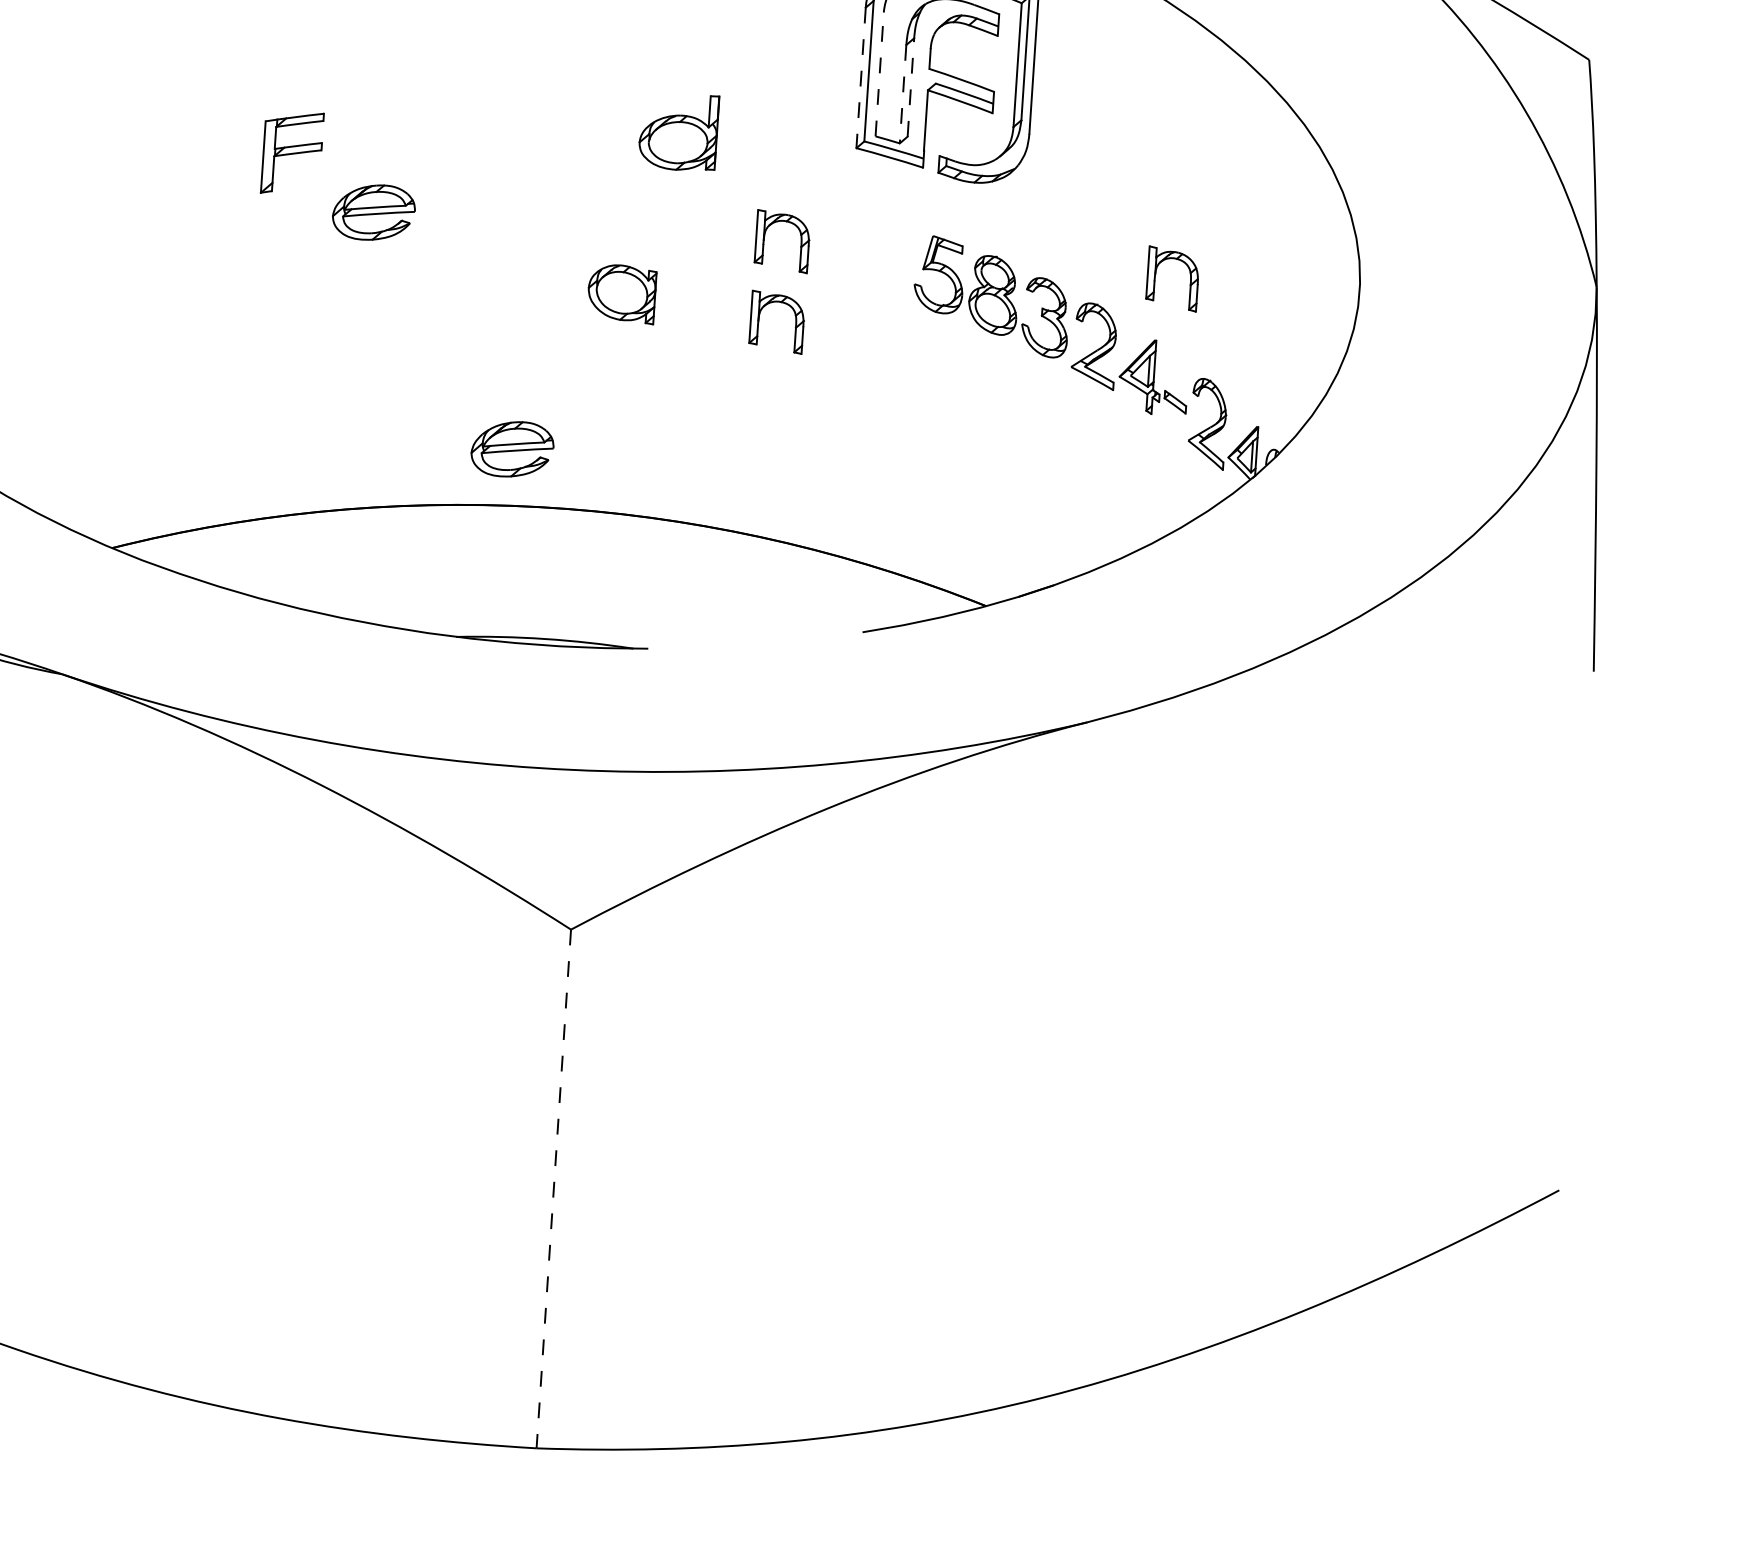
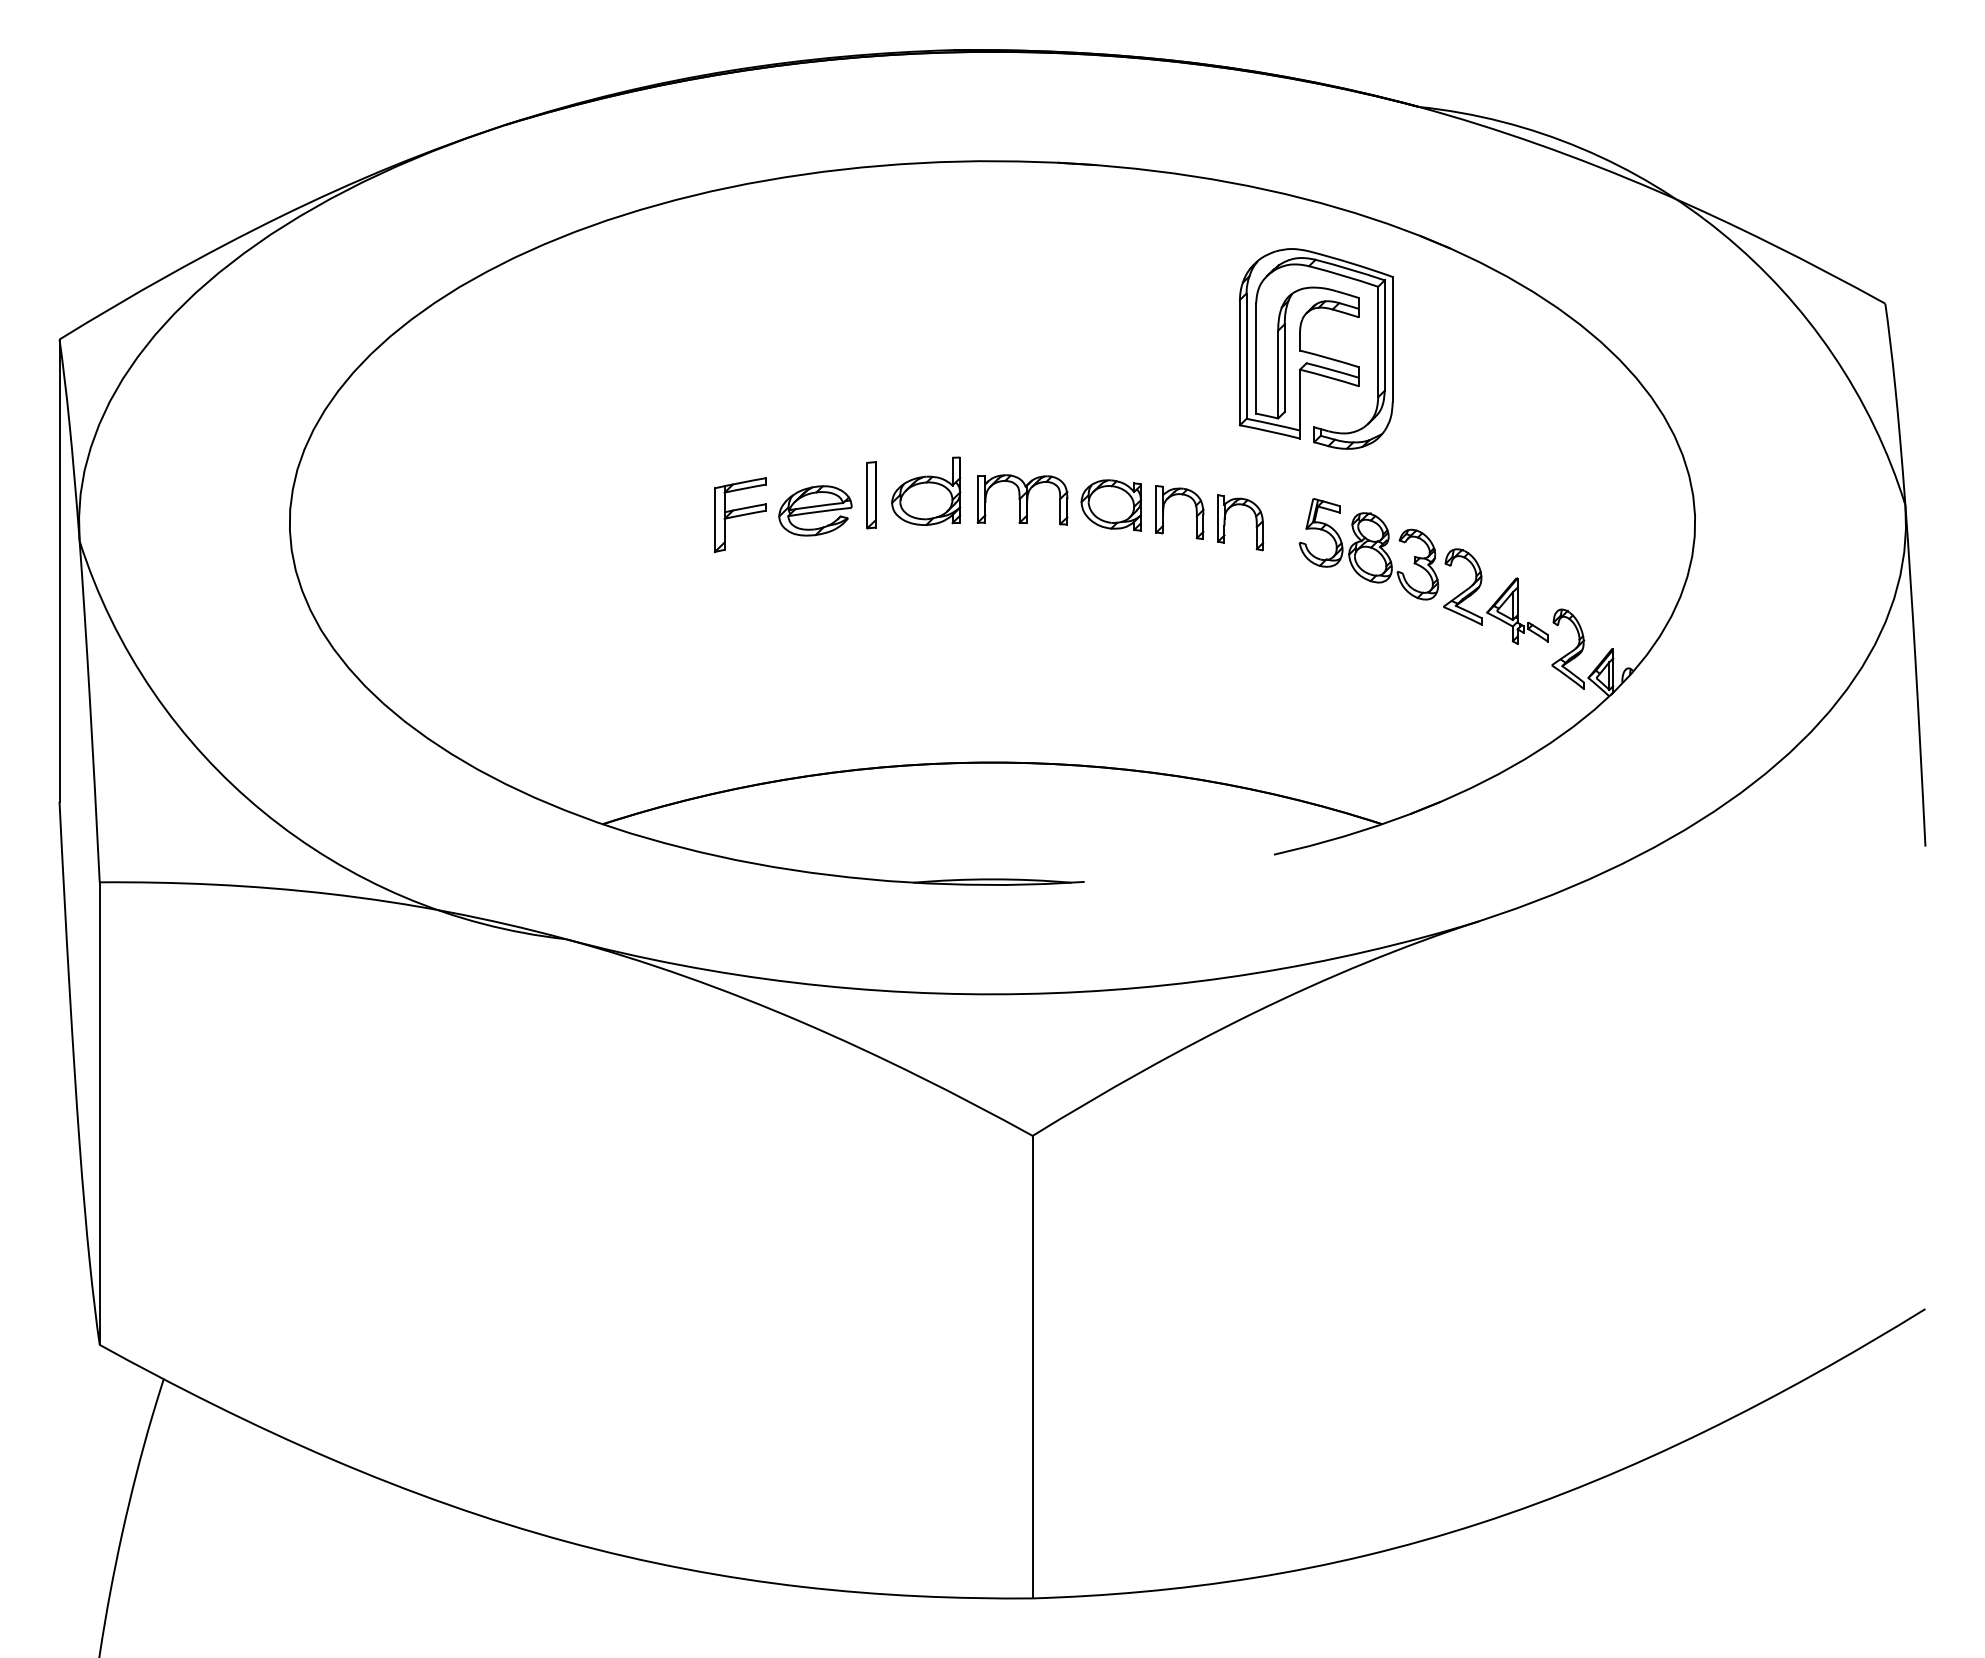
line: (880, 73) -> (1256, 357), dashed -> solid
line: (860, 77) -> (1239, 362), dashed -> solid
line: (910, 87) -> (1284, 368), dashed -> solid
line: (903, 94) -> (1278, 374), dashed -> solid
part: (679, 132) -> (926, 491), moved
part: (292, 152) -> (740, 514), moved
part: (437, 199) -> (871, 495), added
part: (607, 215) -> (1022, 499), added
part: (1155, 277) -> (1225, 522), moved
part: (620, 293) -> (1110, 505), moved
part: (760, 318) -> (1164, 582), removed
part: (512, 448) -> (952, 712), removed
line: (553, 1189) -> (1032, 1367), dashed -> solid

